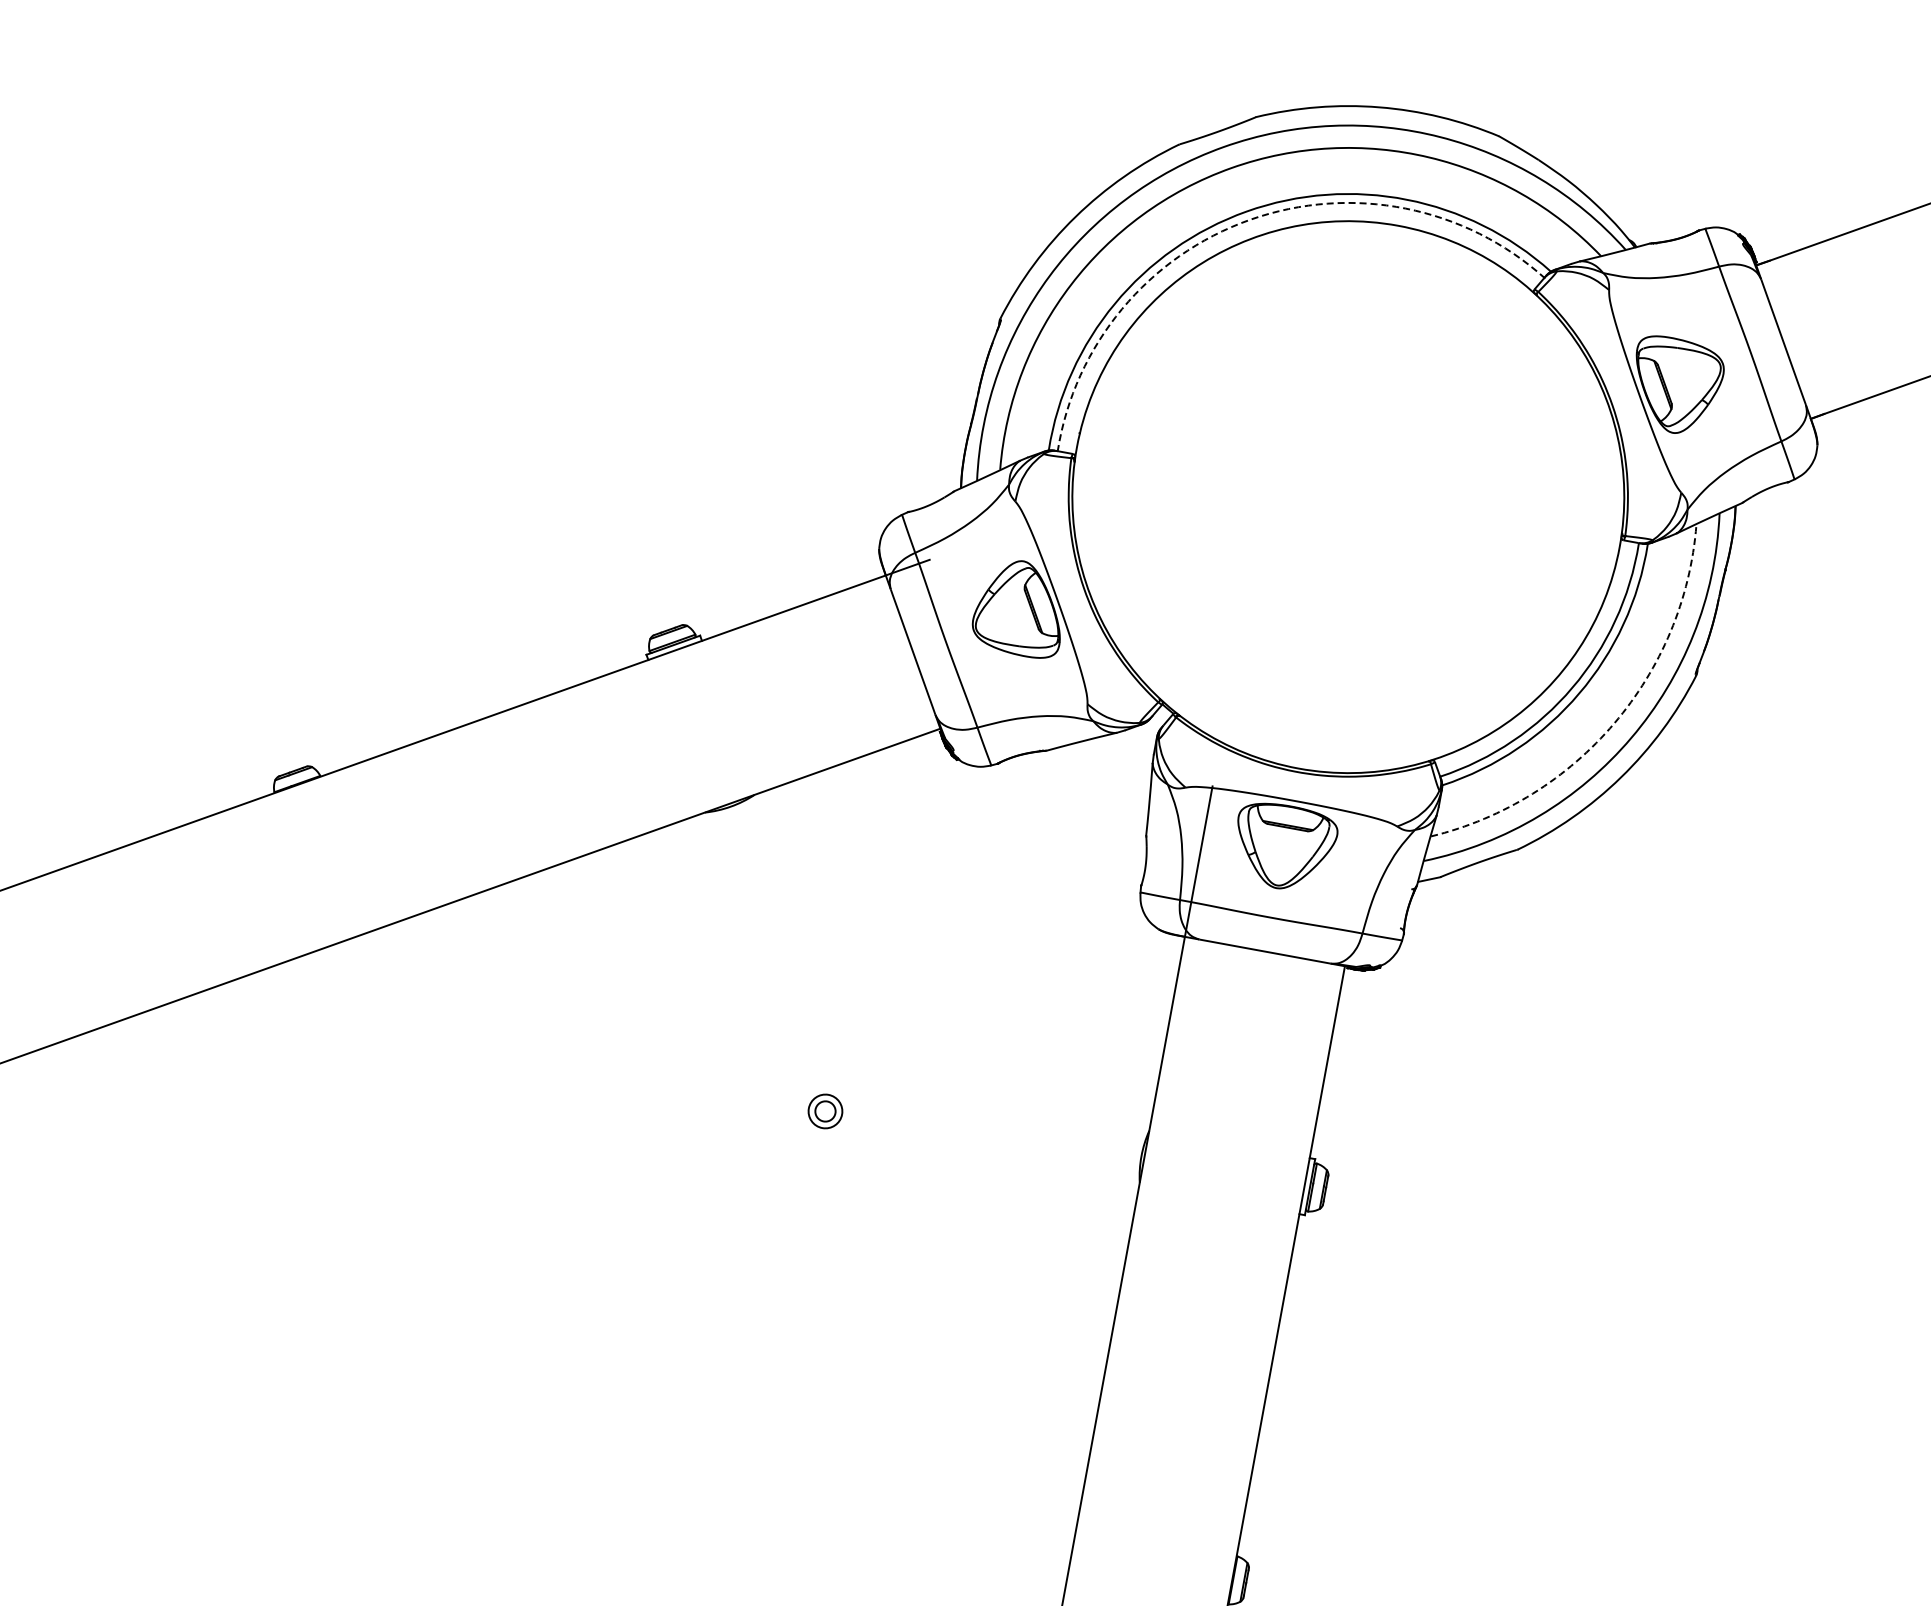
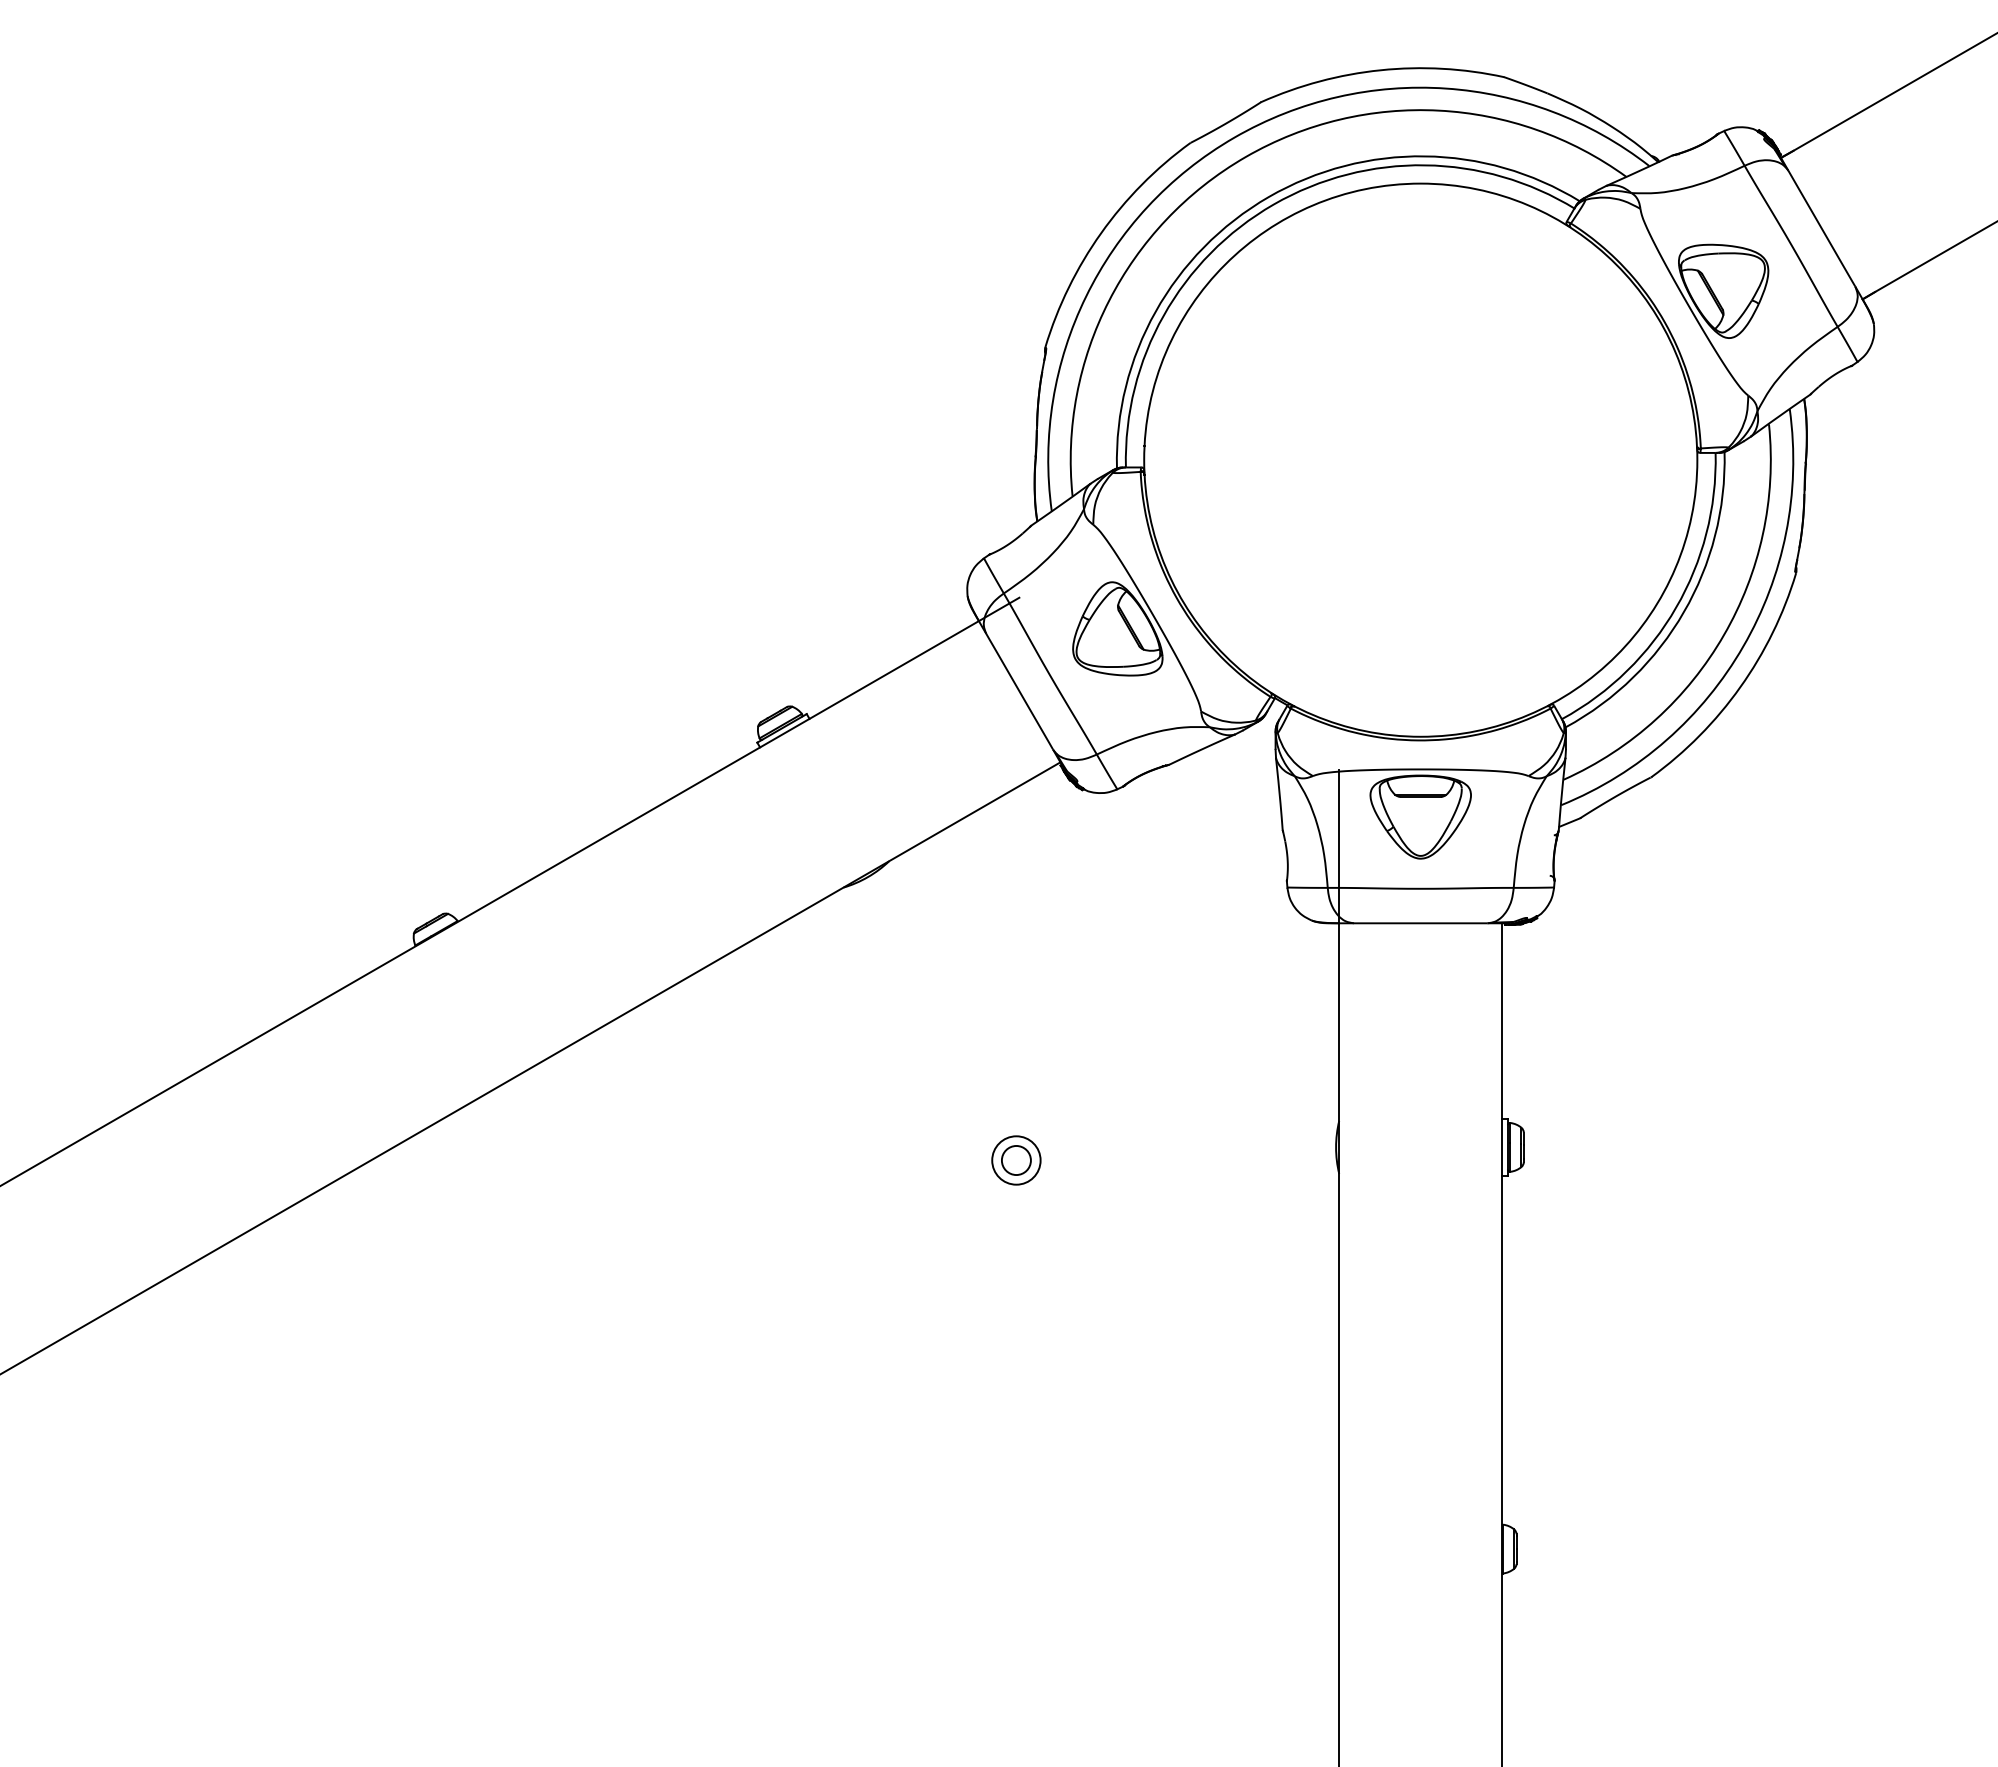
arc: (1249, 219) -> (1273, 204), dashed -> solid
arc: (1613, 723) -> (1723, 635), dashed -> solid
part: (825, 1111) -> (1016, 1160), size x1.43

